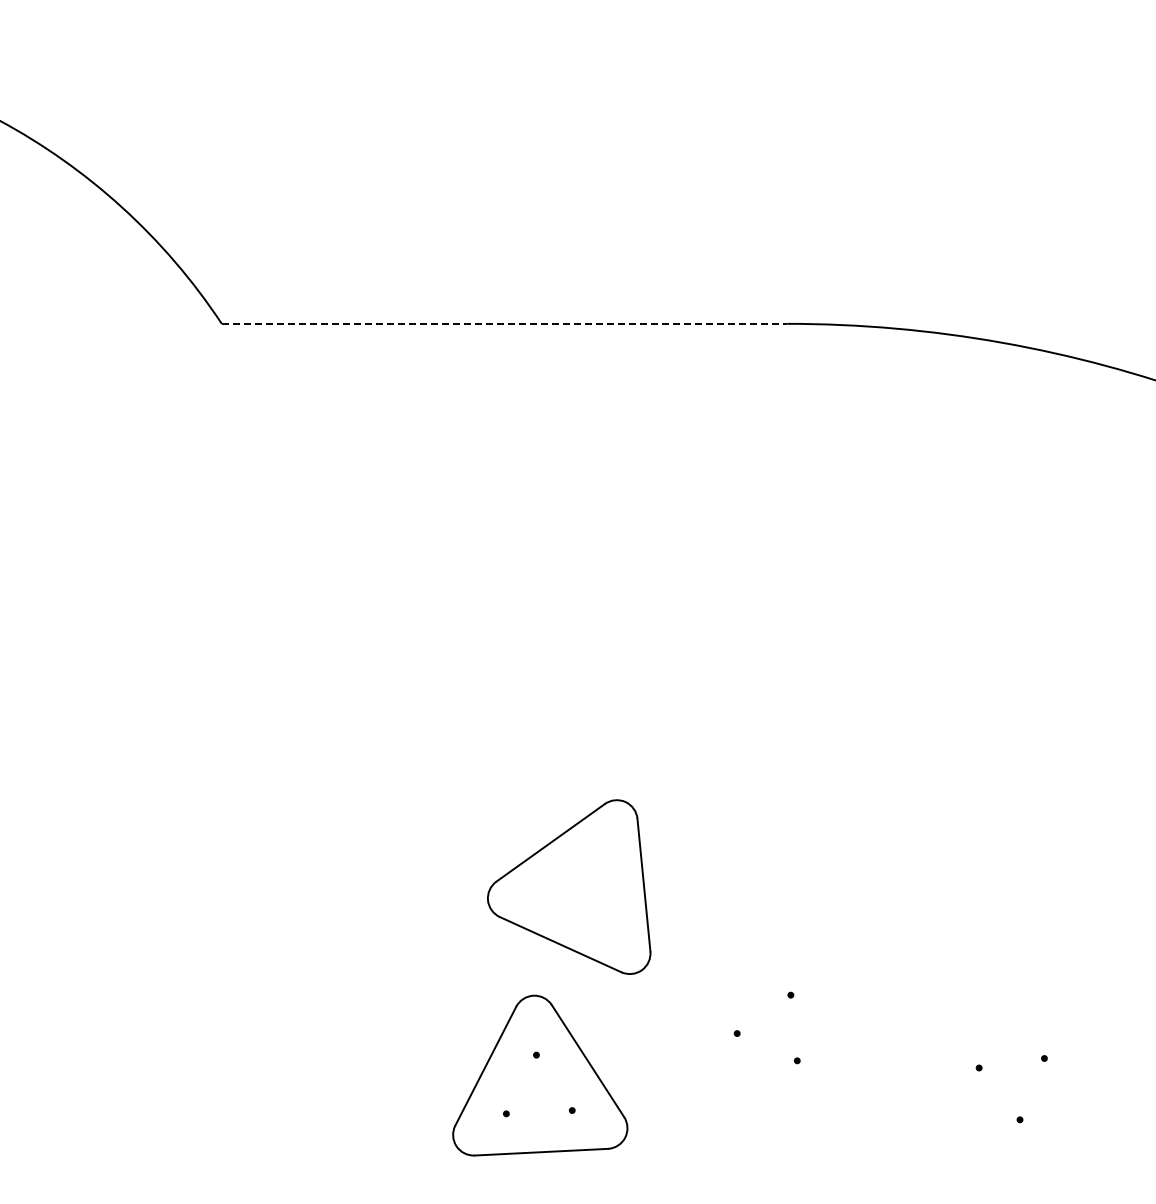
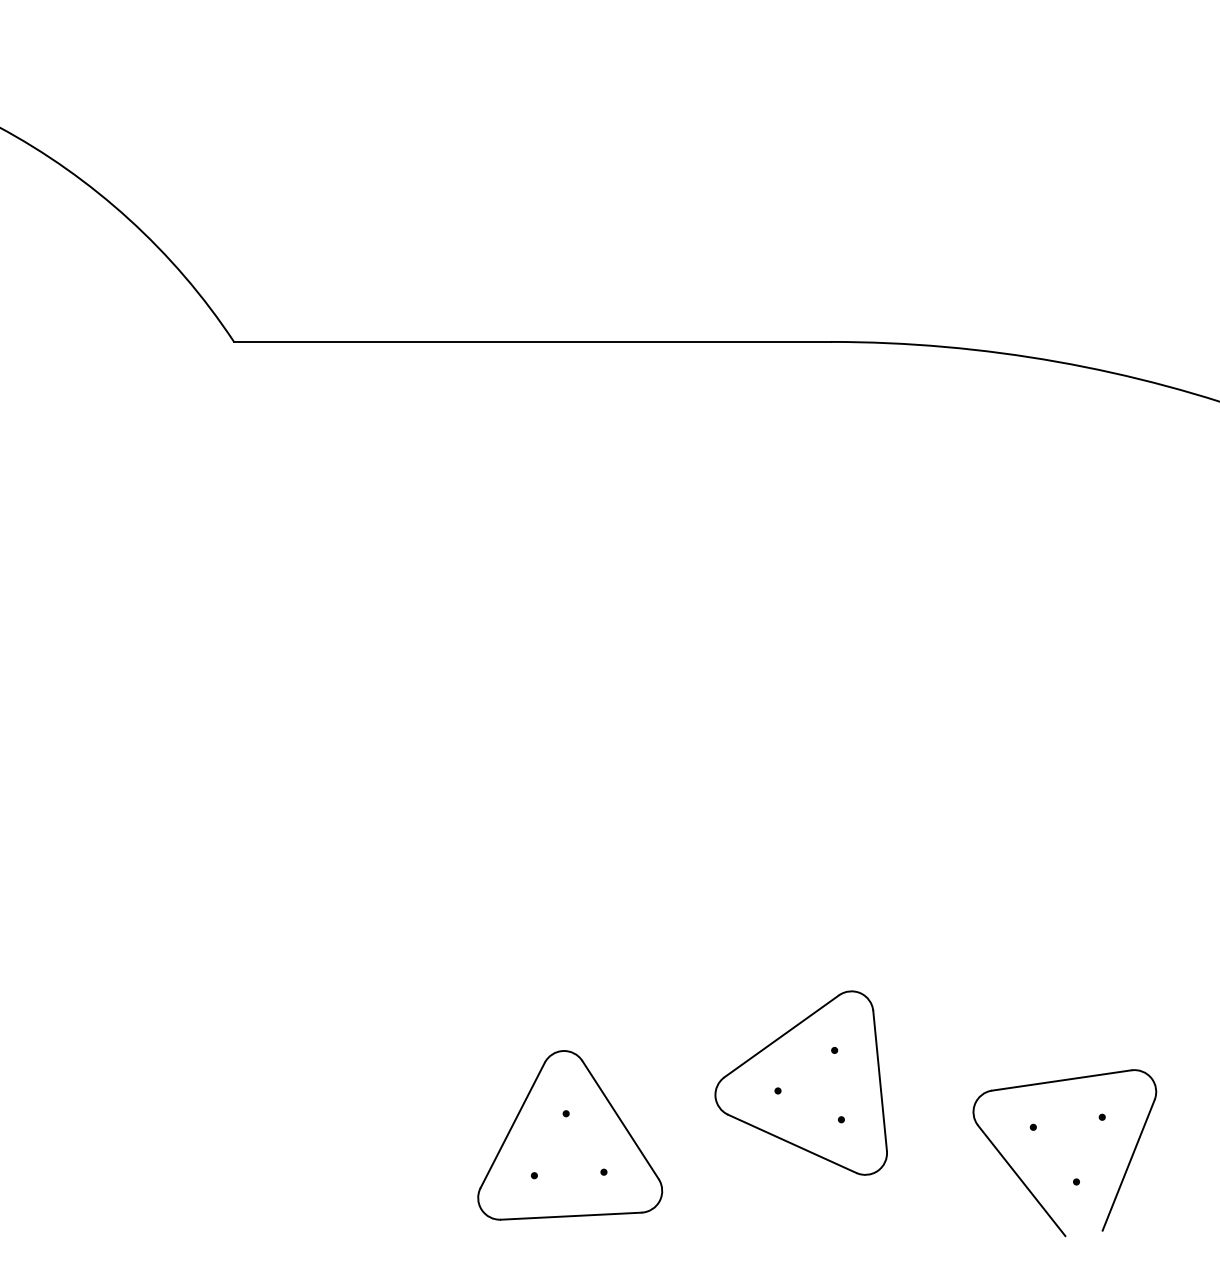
line: (504, 323) -> (532, 341), dashed -> solid
part: (569, 886) -> (801, 1082), moved
part: (973, 1123) -> (1027, 1185), added

